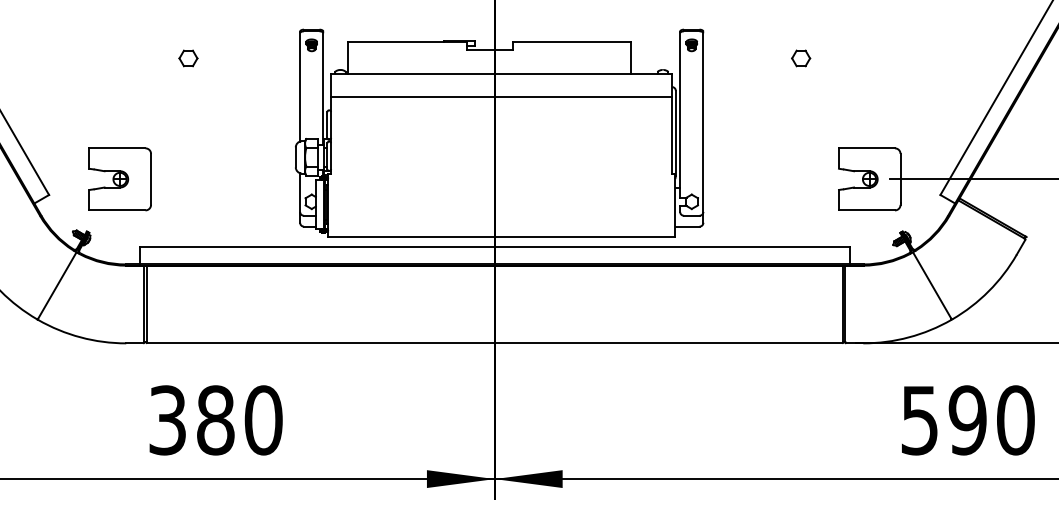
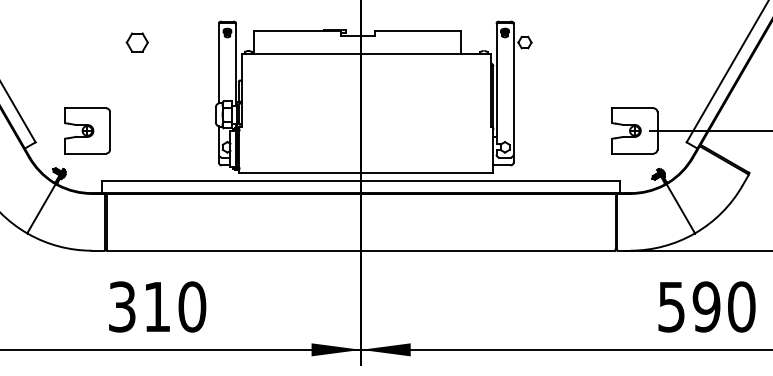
part: (188, 58) -> (137, 42), size x1.6
part: (801, 58) -> (525, 42), moved
line: (501, 97) -> (366, 71), removed
text: (215, 420) -> (157, 307), 380 -> 310

